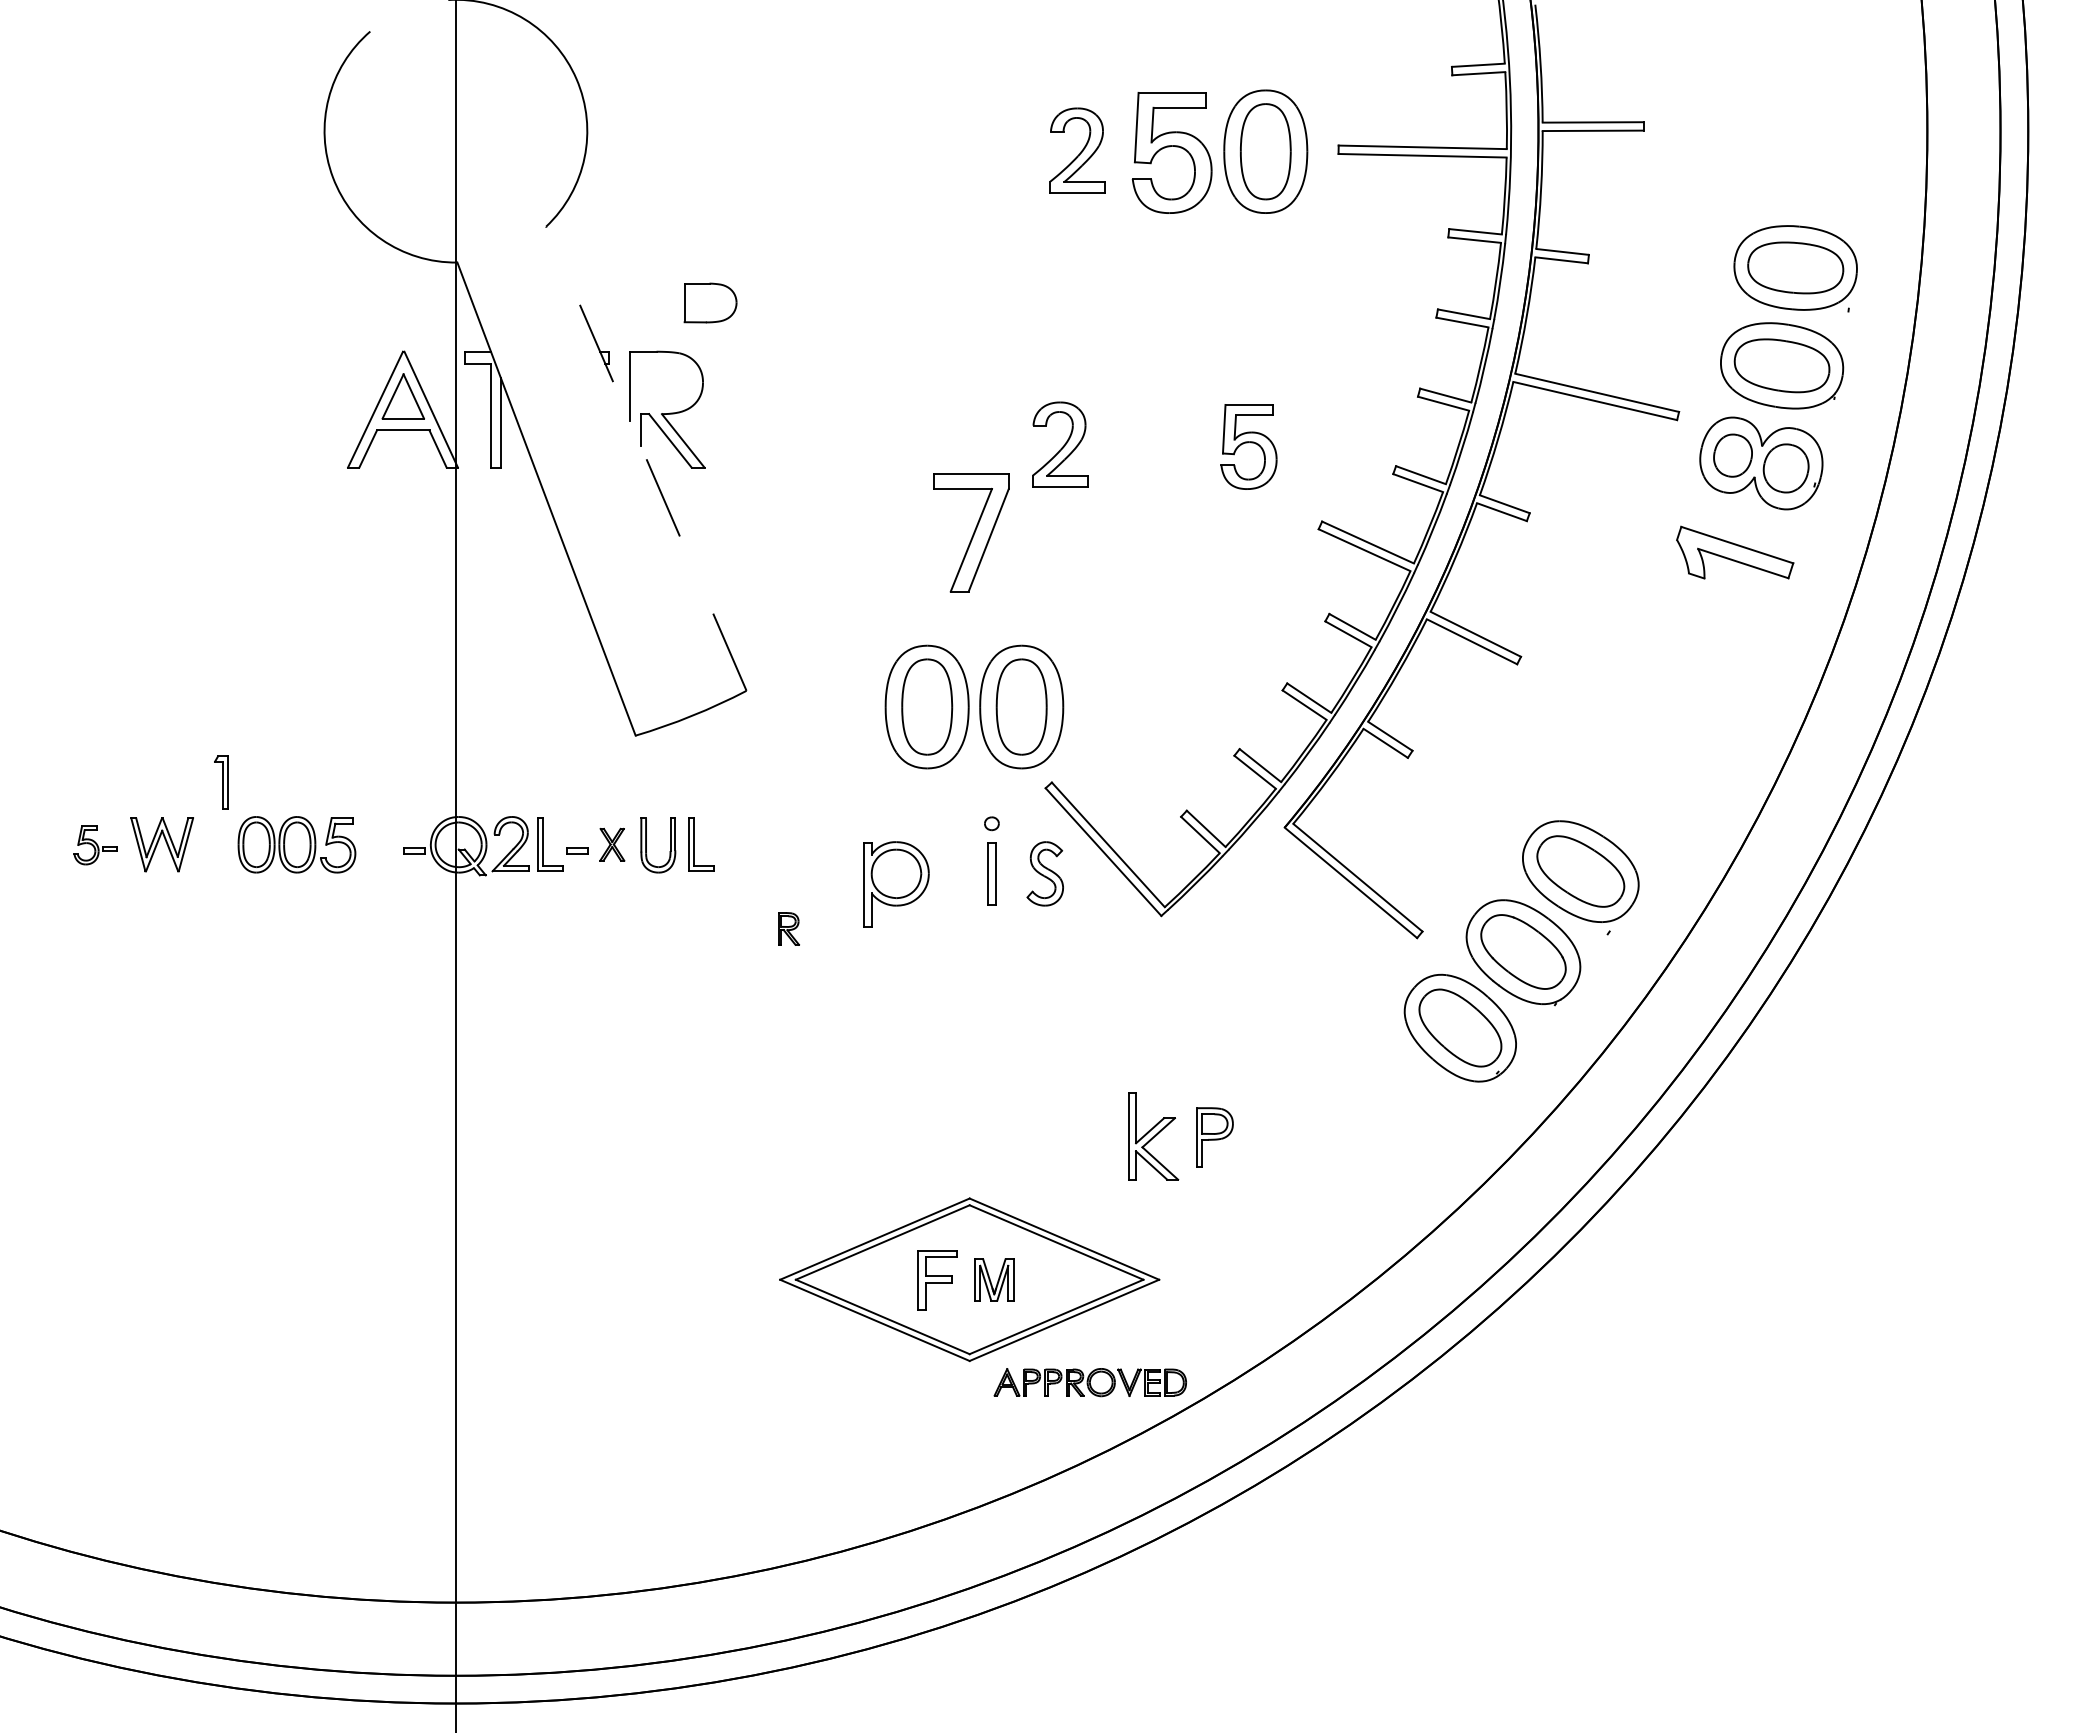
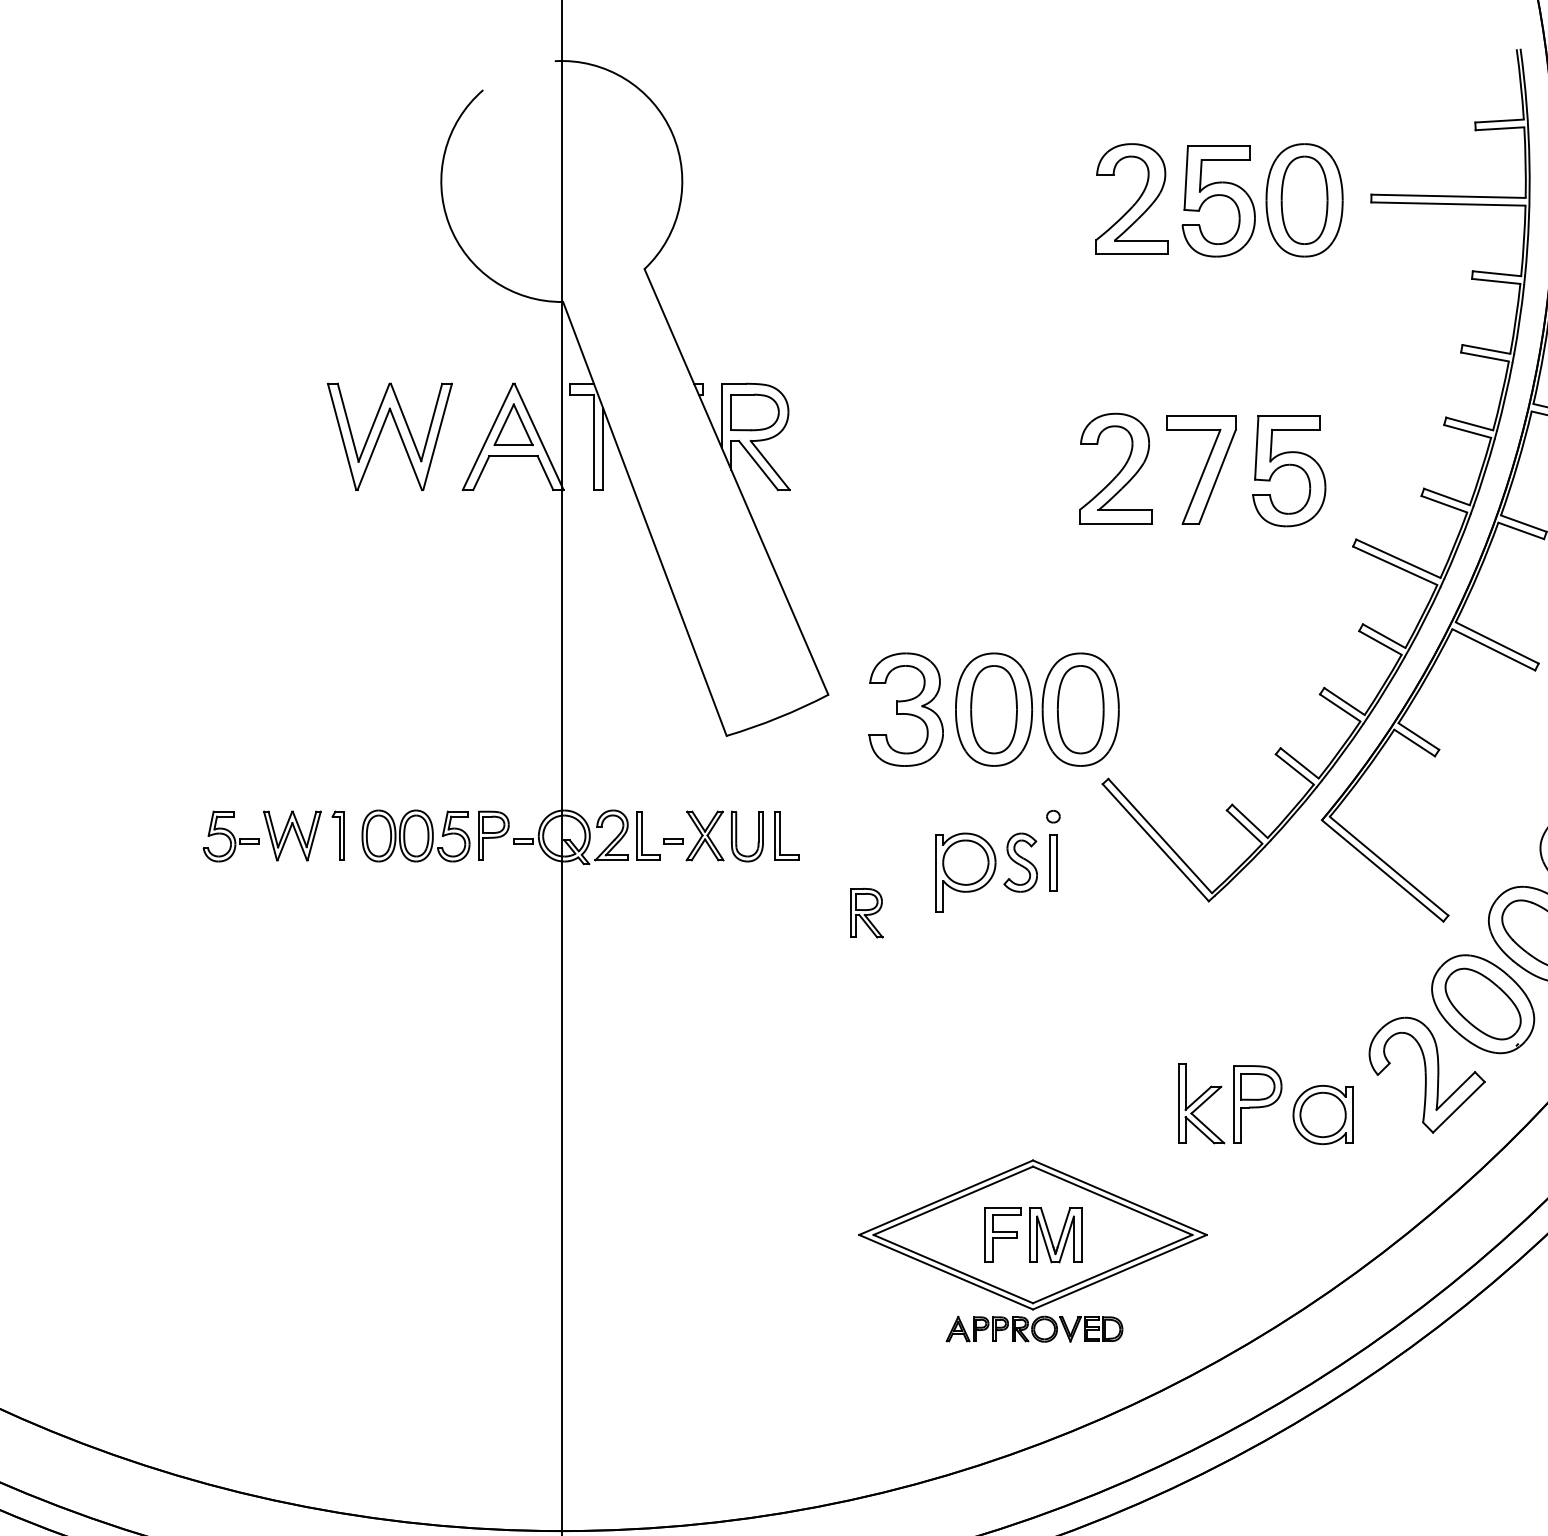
part: (1077, 150) -> (1131, 199), size x1.43
part: (710, 302) -> (754, 411), moved
part: (258, 407) -> (380, 434), added
part: (1060, 444) -> (1116, 468), size x1.43
part: (1248, 446) -> (1288, 470), size x1.43
line: (646, 458) -> (736, 481), dashed -> solid
part: (971, 532) -> (1201, 469), moved
part: (831, 706) -> (906, 709), added
part: (221, 782) -> (338, 835), moved
part: (382, 844) -> (494, 835), added
part: (612, 844) -> (705, 835), size x1.67
part: (95, 845) -> (231, 836), size x1.43
part: (1044, 873) -> (1020, 862), moved
part: (788, 928) -> (866, 912), size x1.67
part: (1399, 1105) -> (1427, 1075), added
part: (1214, 1137) -> (1257, 1104), size x1.43
part: (1285, 1148) -> (1322, 1114), added
part: (994, 1279) -> (1055, 1234), size x1.43
part: (1089, 1382) -> (1033, 1329), moved

